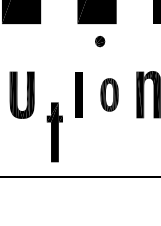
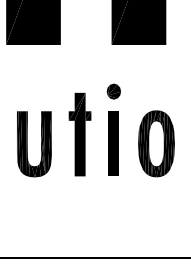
part: (100, 41) -> (114, 91), moved
part: (109, 94) -> (156, 143), size x1.43
part: (54, 132) -> (79, 134), moved

